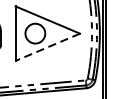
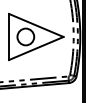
line: (47, 47) -> (36, 48), dashed -> solid

